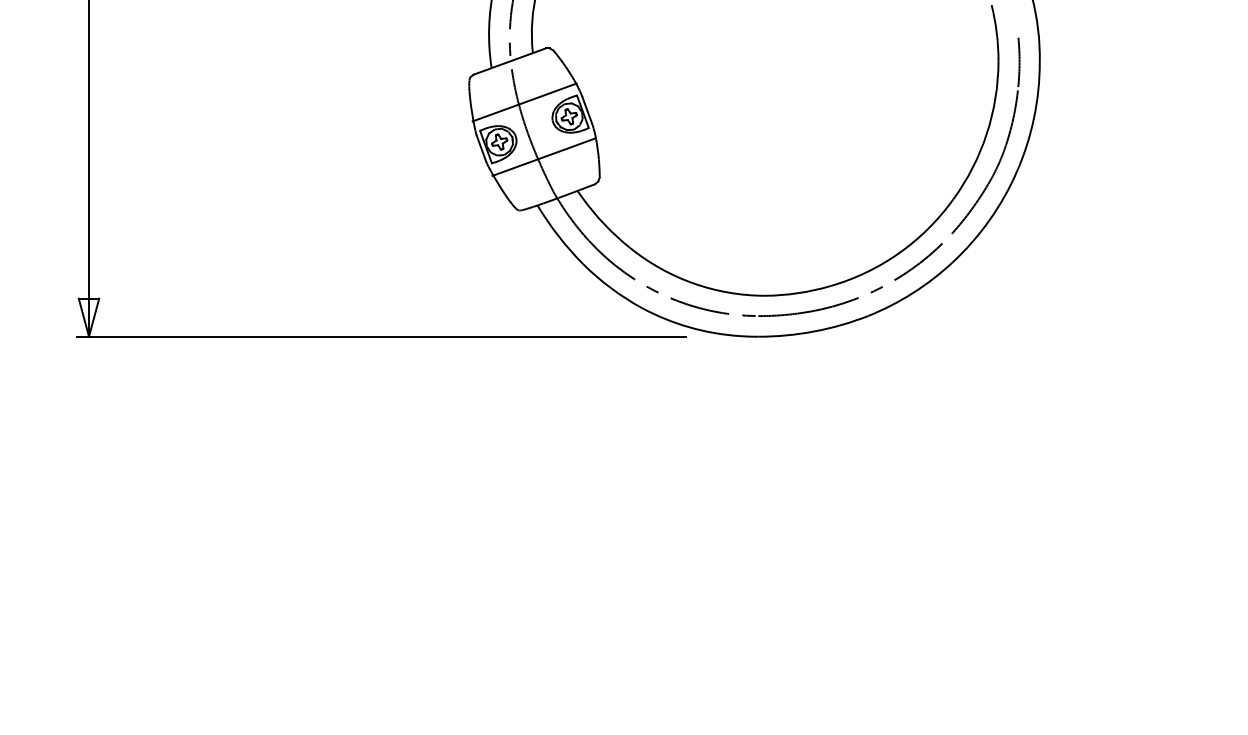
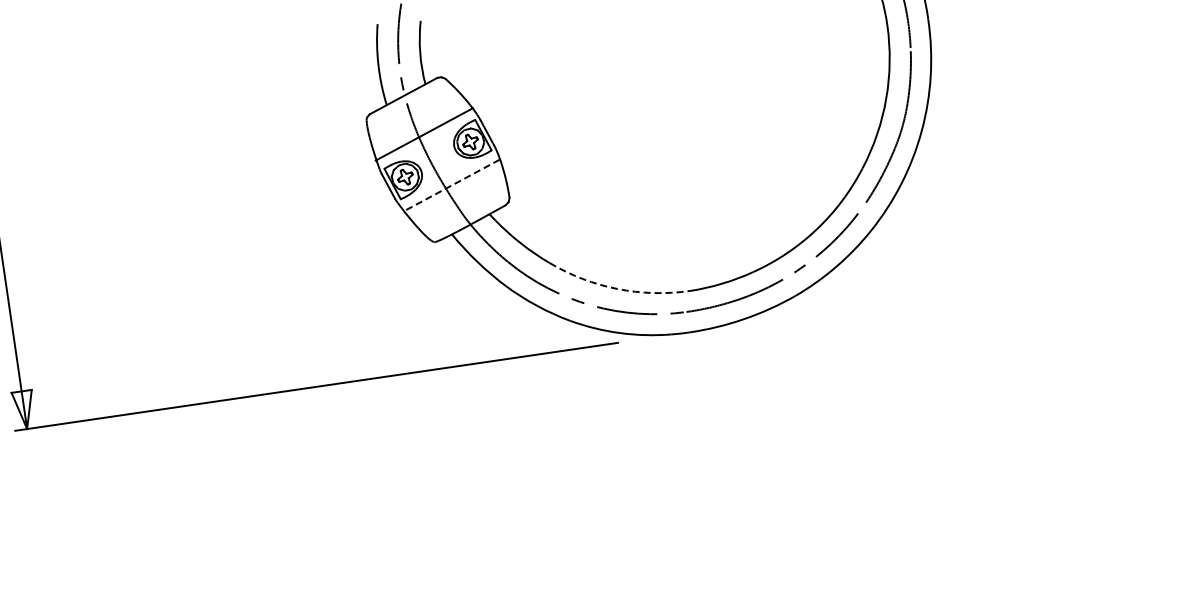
line: (543, 157) -> (451, 186), solid -> dashed
arc: (693, 283) -> (617, 289), solid -> dashed

